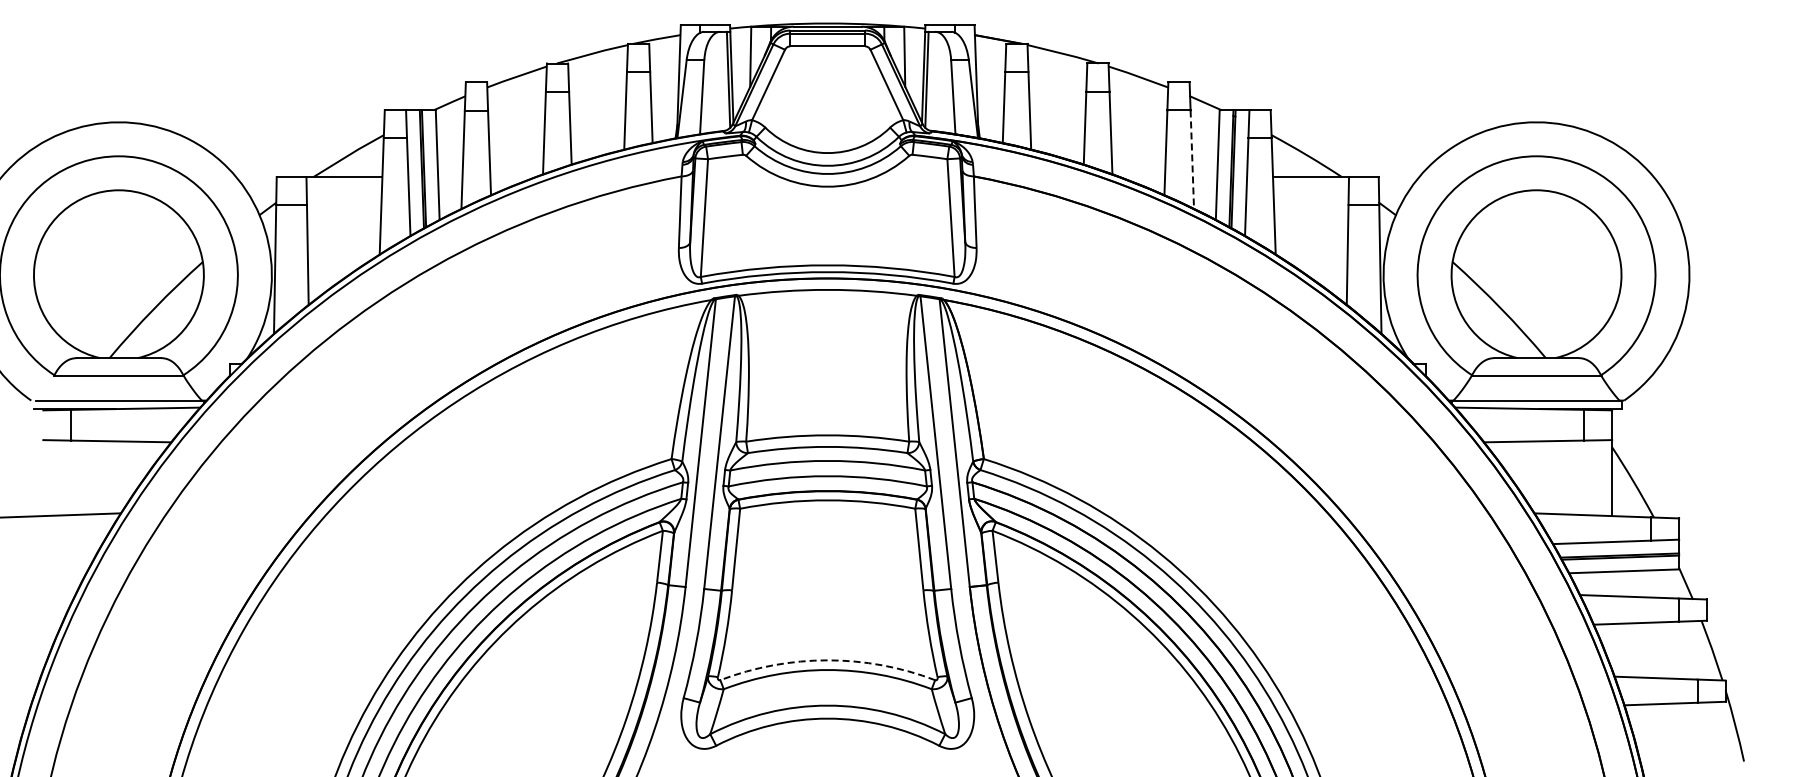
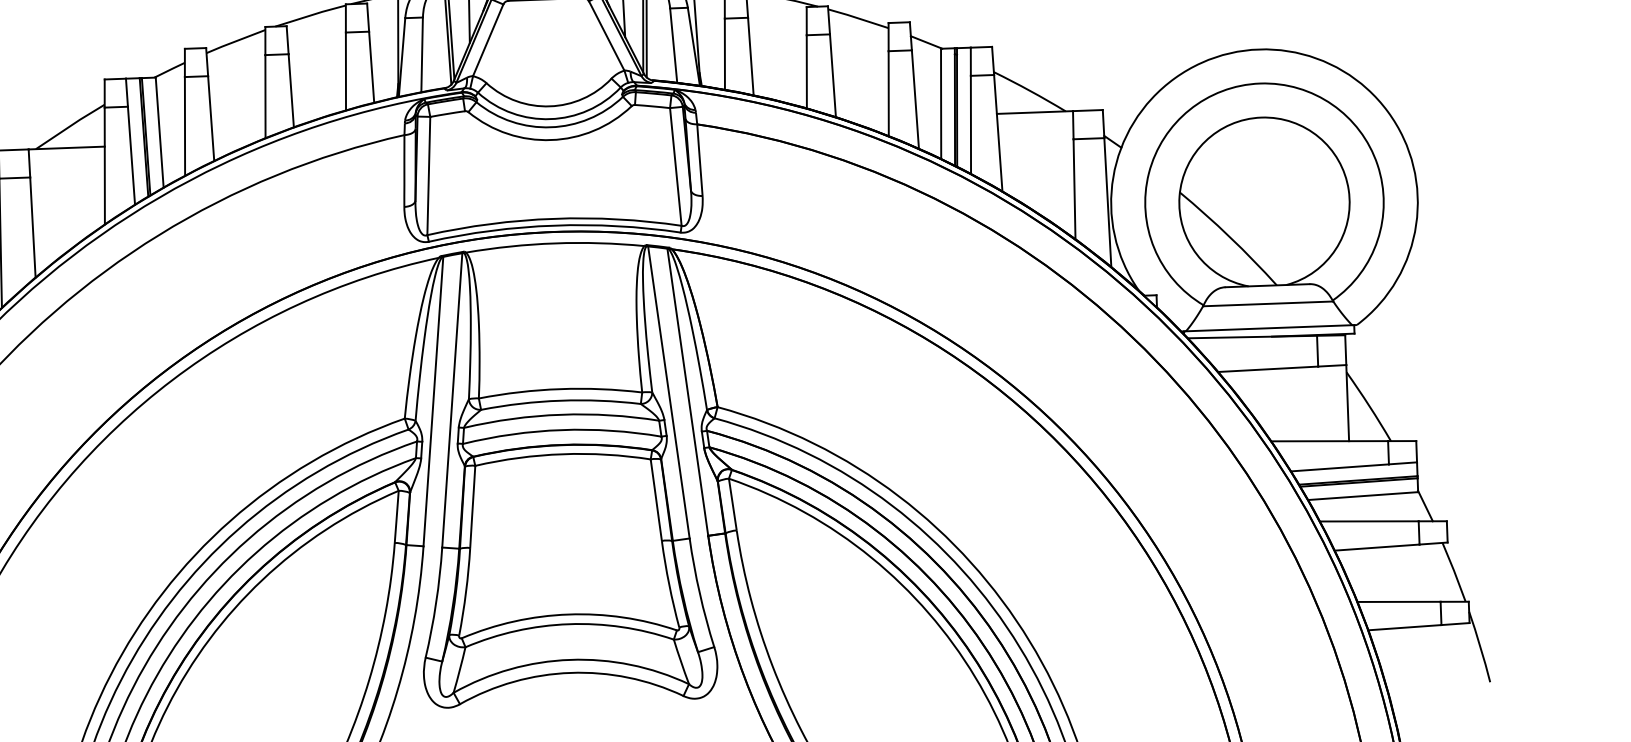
line: (1192, 160) -> (915, 100), dashed -> solid
arc: (827, 660) -> (568, 614), dashed -> solid

